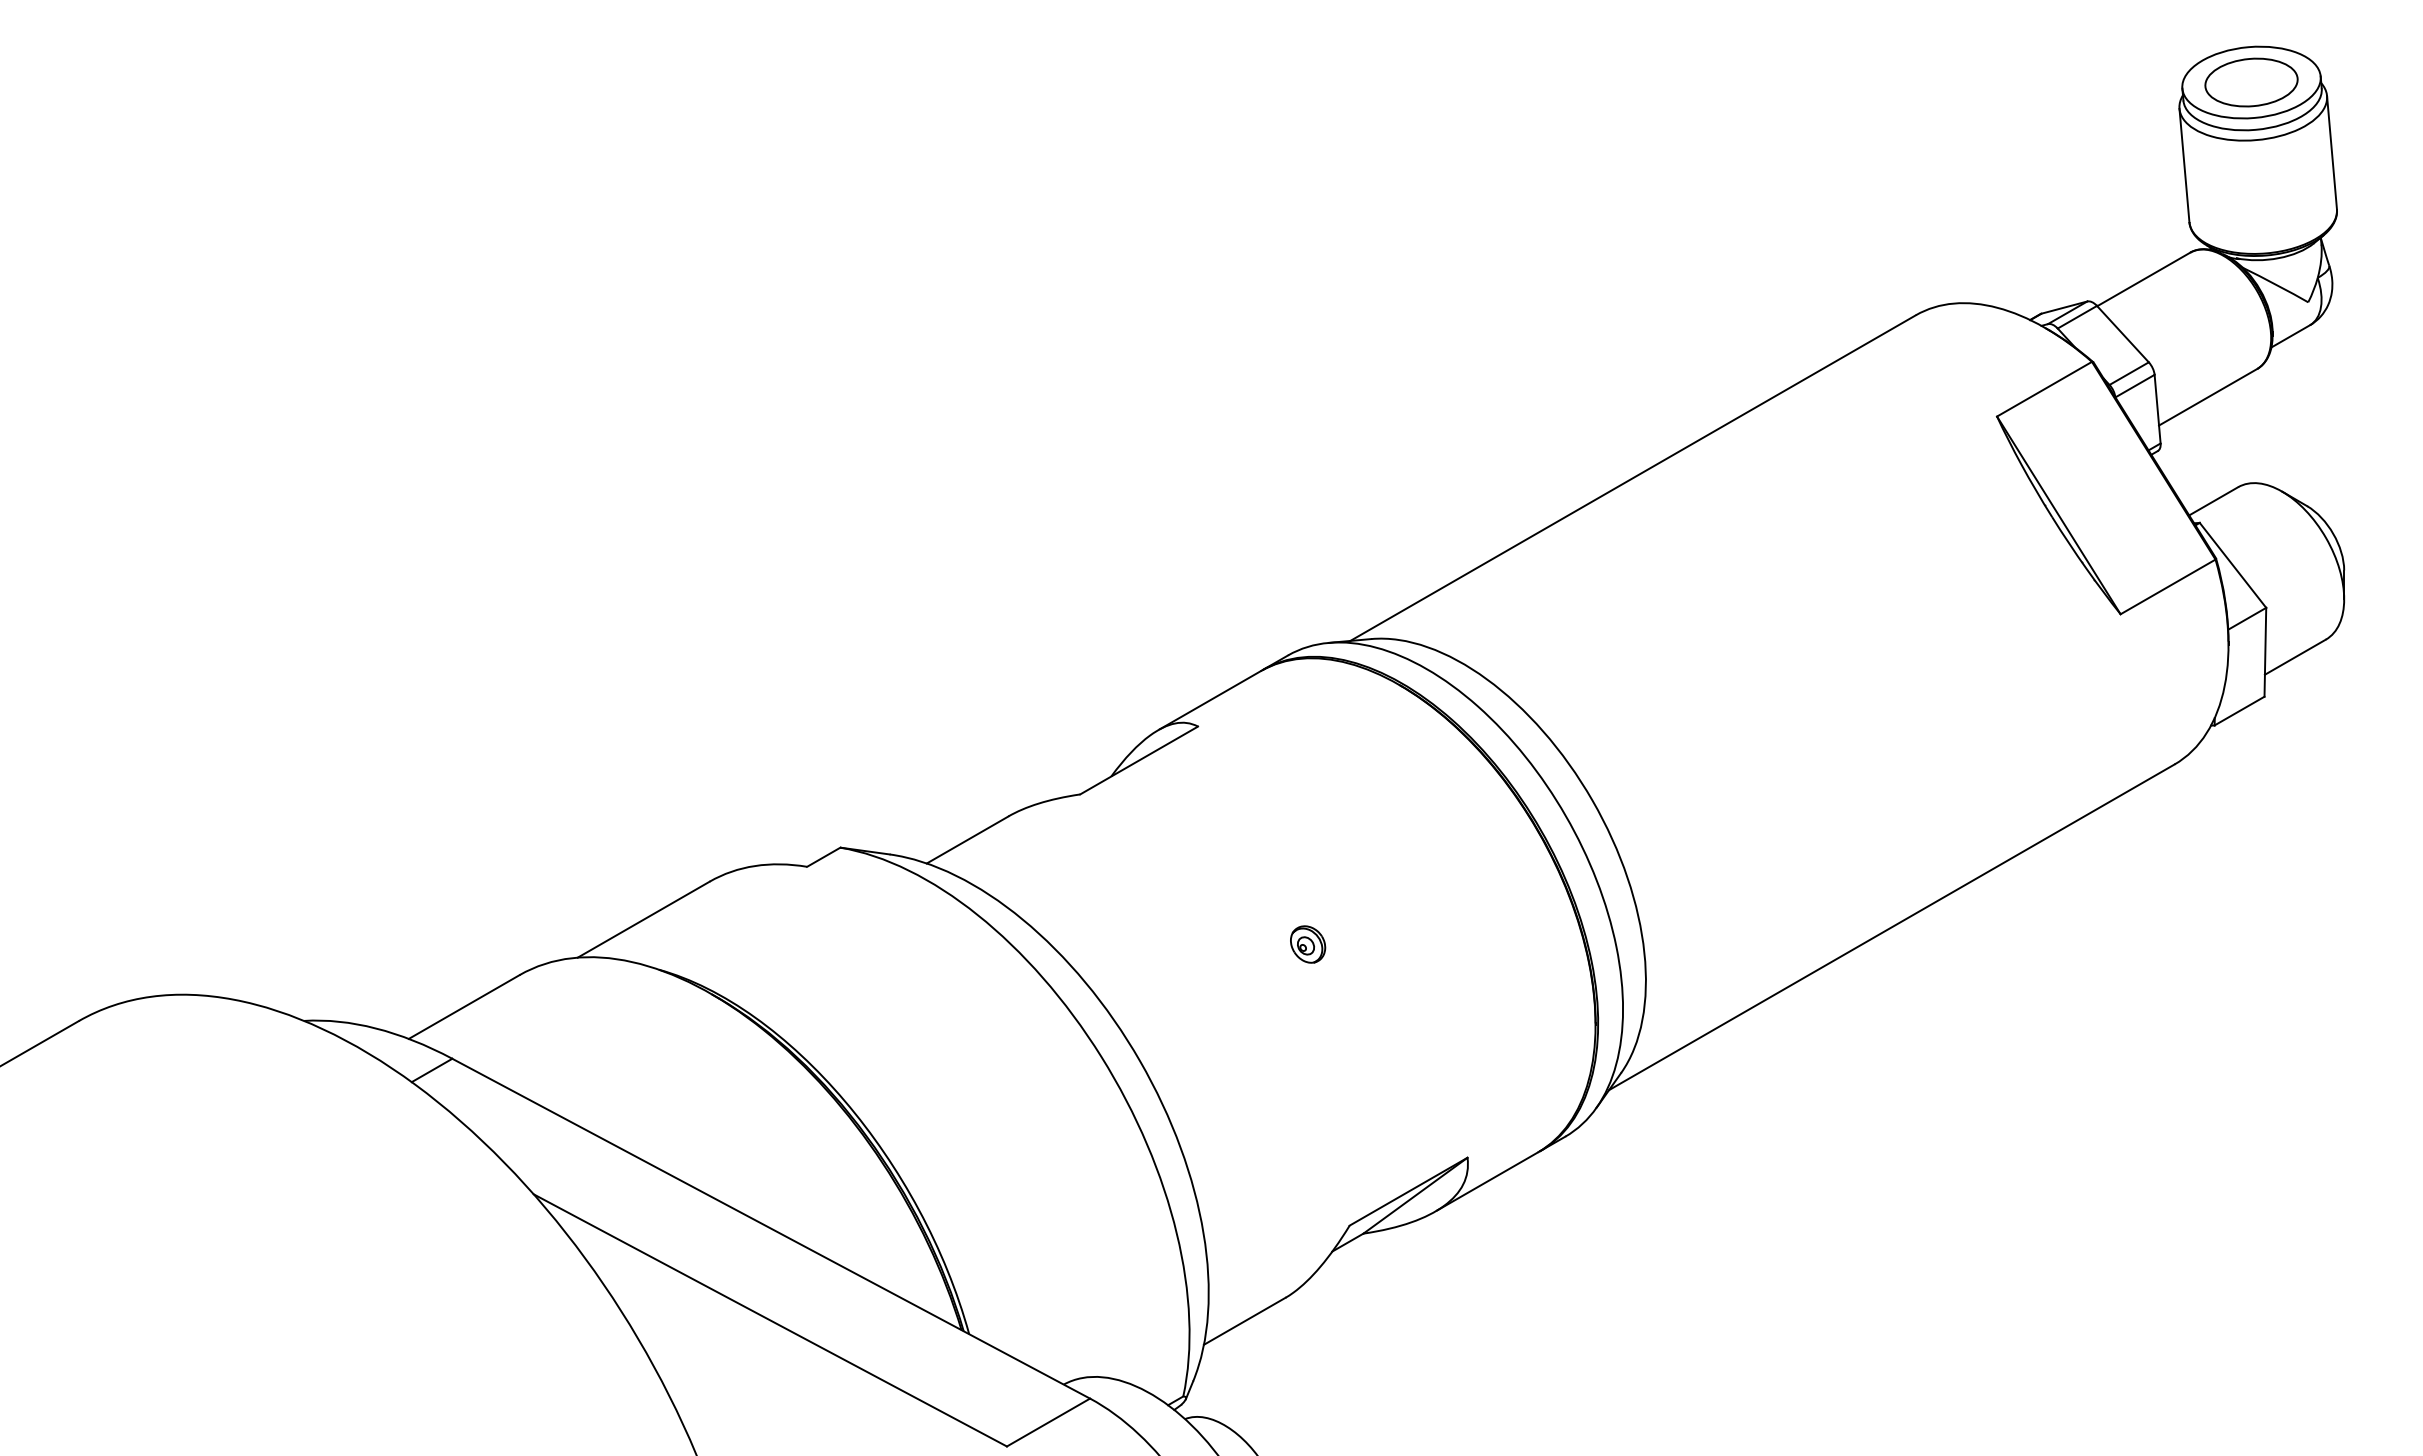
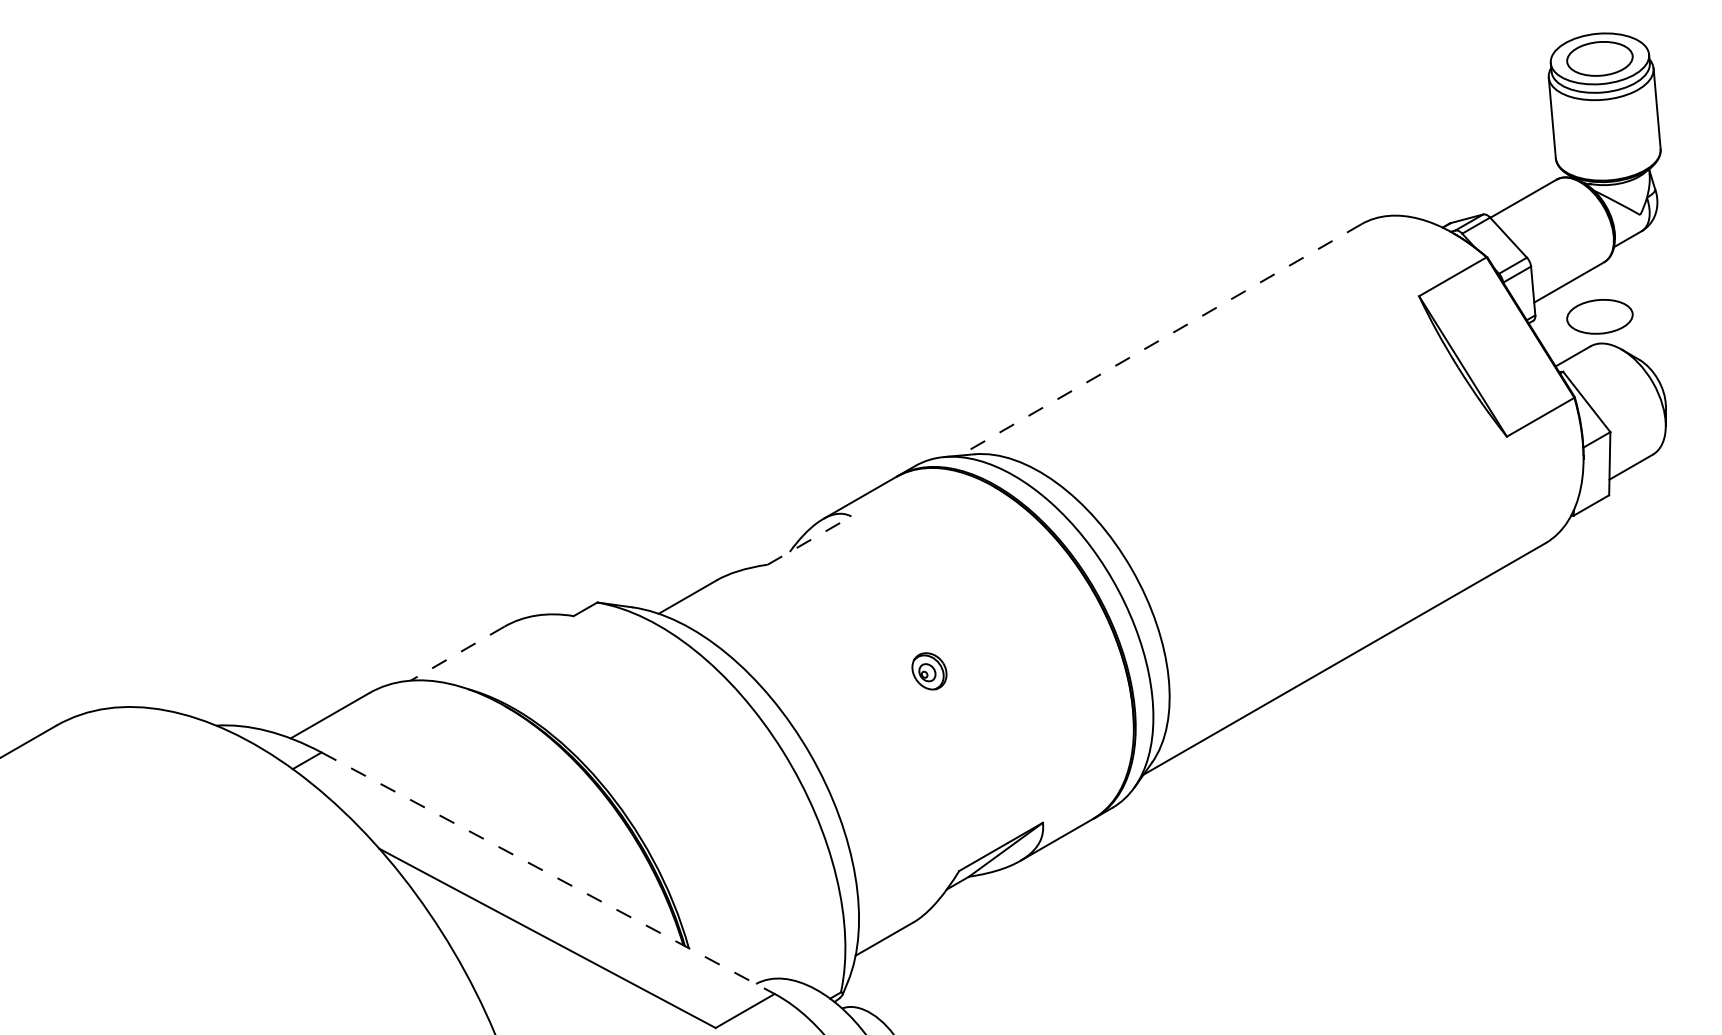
part: (2251, 445) -> (1599, 316), added
line: (1632, 478) -> (1160, 340), solid -> dashed
line: (1139, 760) -> (809, 540), solid -> dashed
line: (643, 919) -> (457, 653), solid -> dashed
part: (1308, 944) -> (929, 671), size x1.4
line: (771, 1228) -> (548, 873), solid -> dashed

